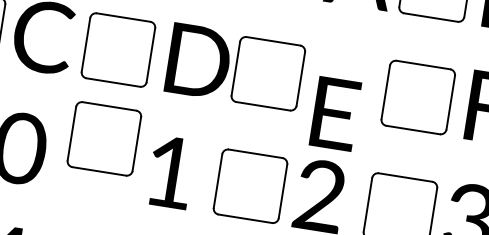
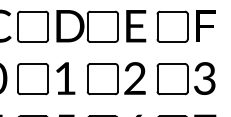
text: (335, 114) -> (136, 26), moved
part: (103, 139) -> (32, 79), moved

